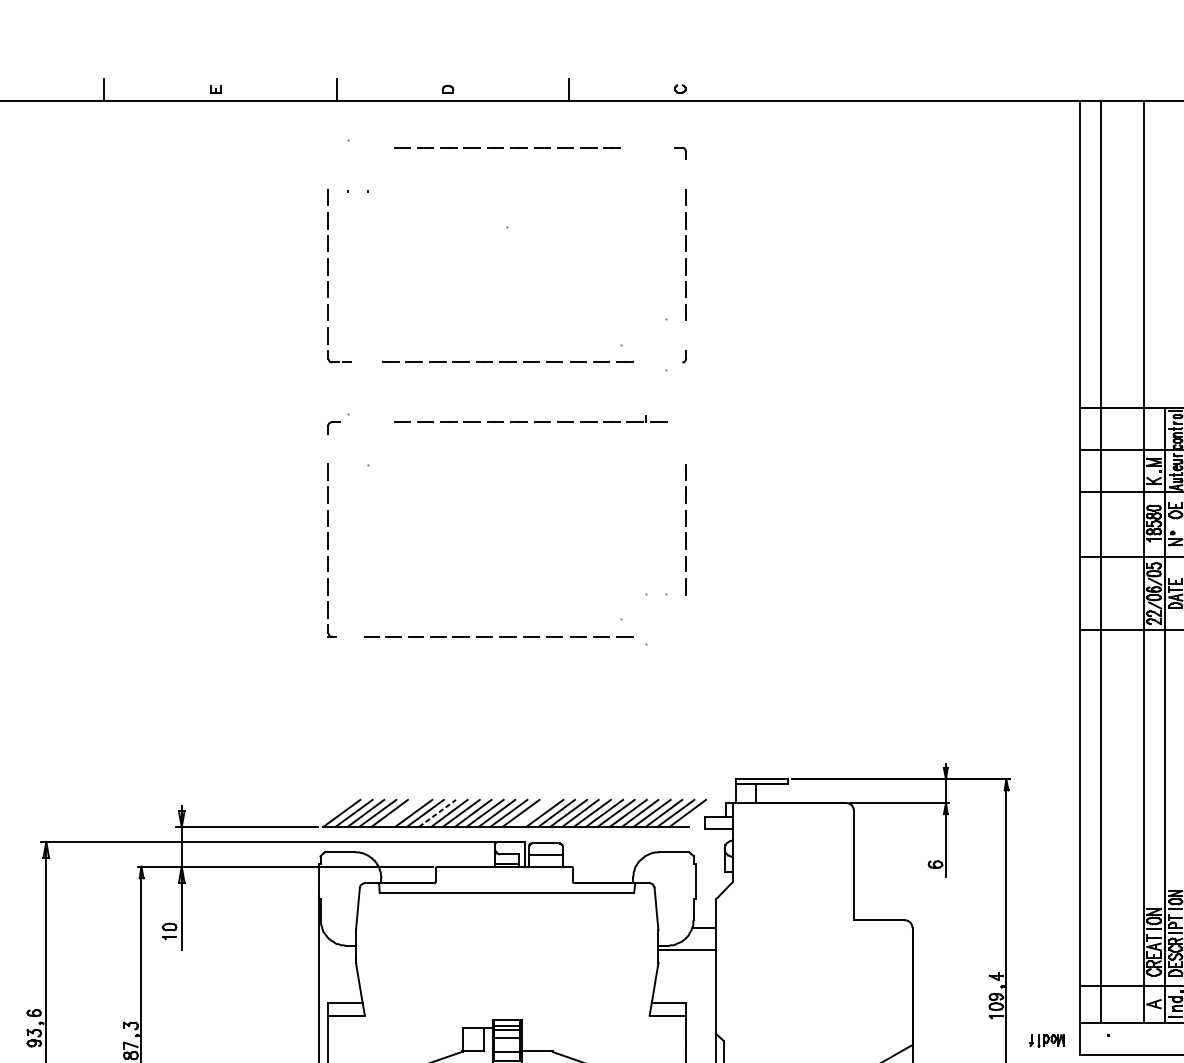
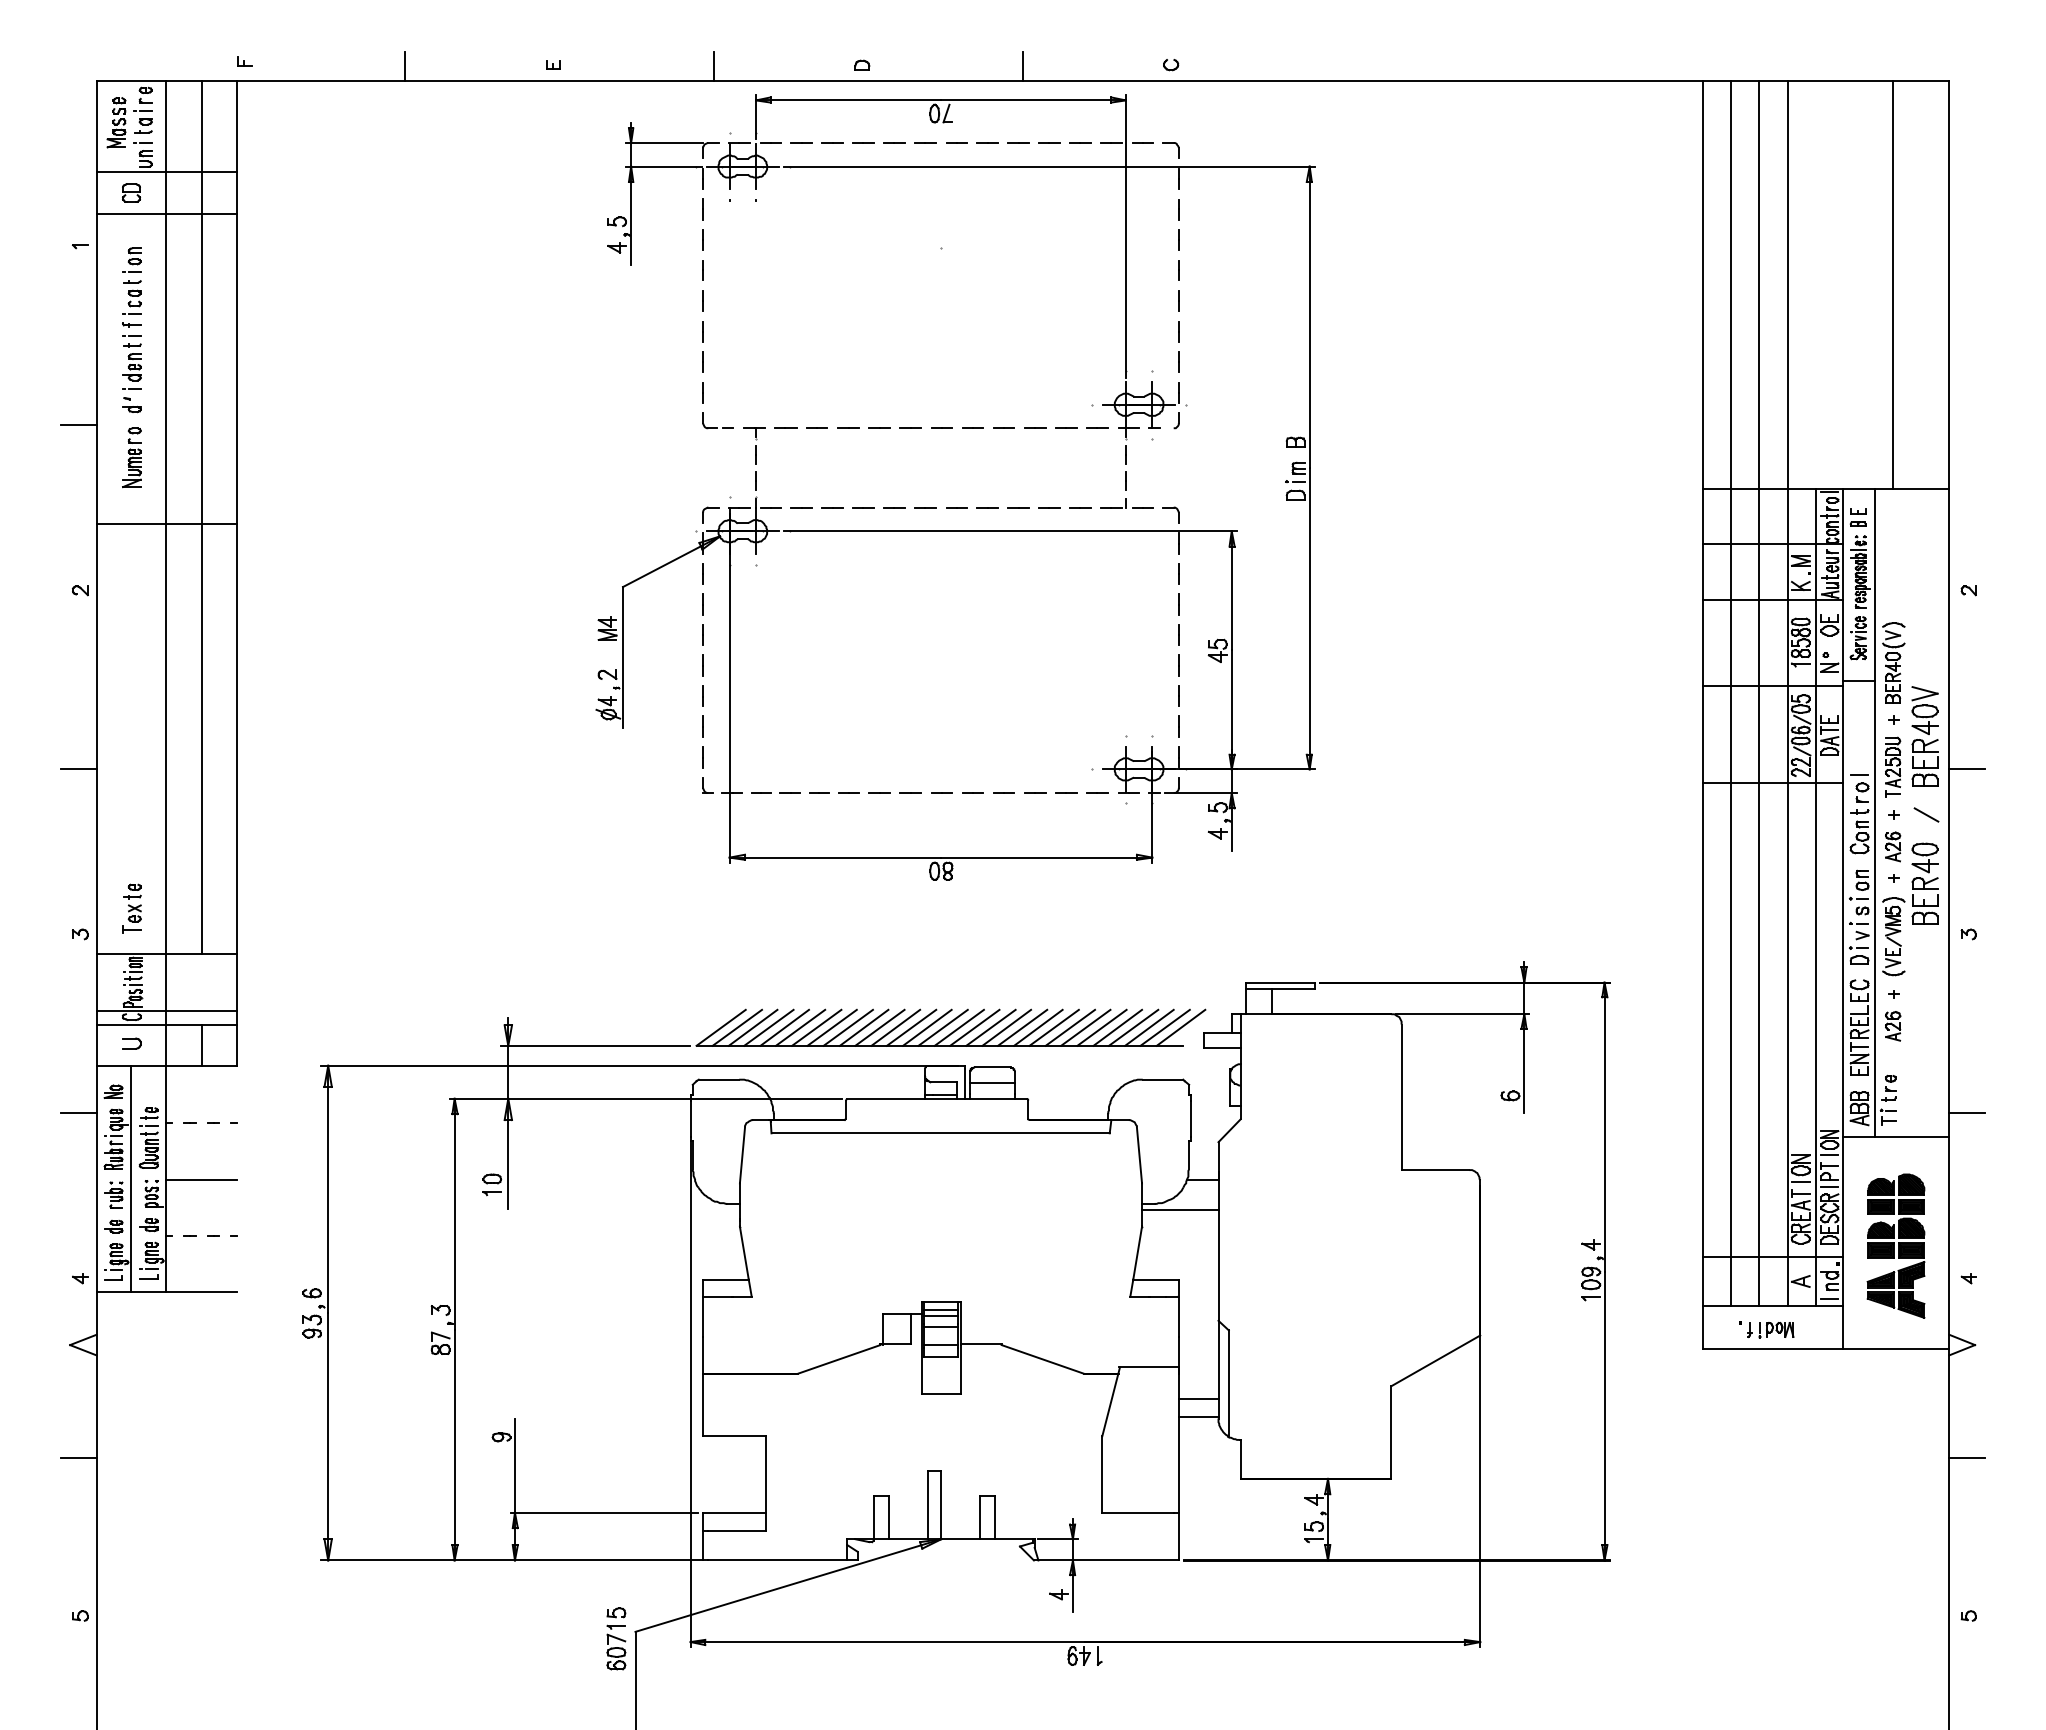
part: (518, 439) -> (955, 530), added
line: (1122, 561) -> (1758, 693), added
line: (401, 813) -> (800, 1027), added
line: (437, 813) -> (848, 1027), dashed -> solid
line: (532, 813) -> (974, 1027), added
part: (1046, 1041) -> (1770, 1330), moved

